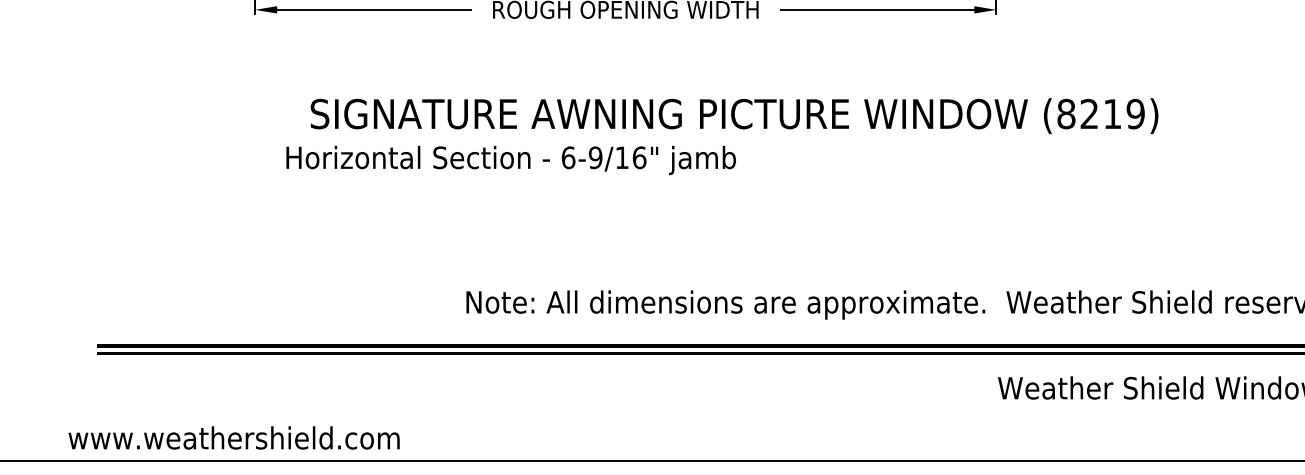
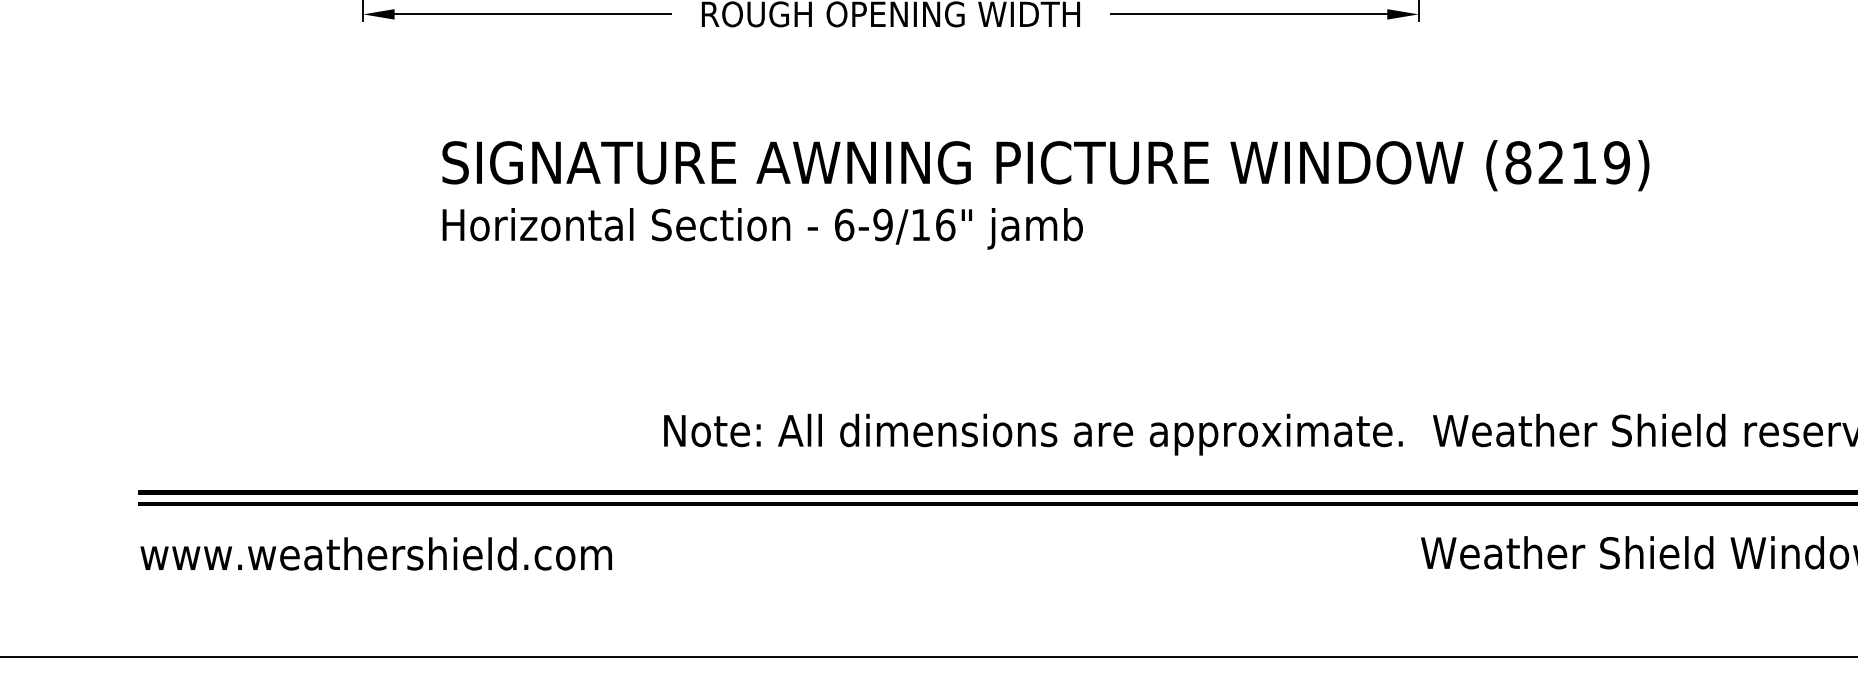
text: (510, 160) -> (762, 228), moved
text: (233, 437) -> (375, 553), moved

